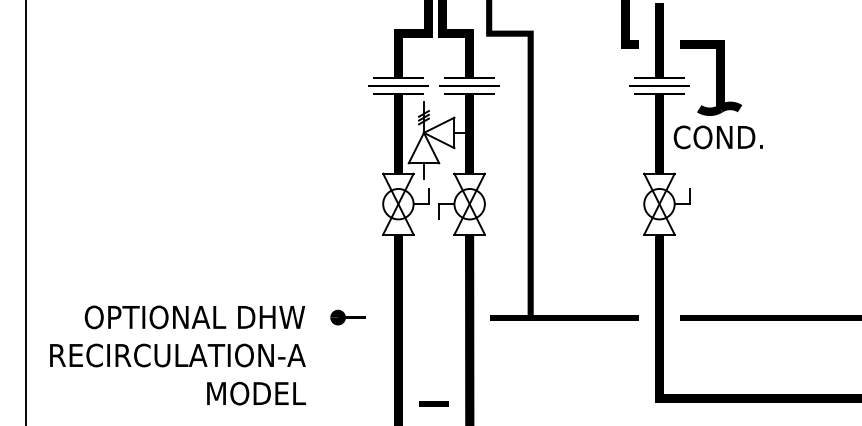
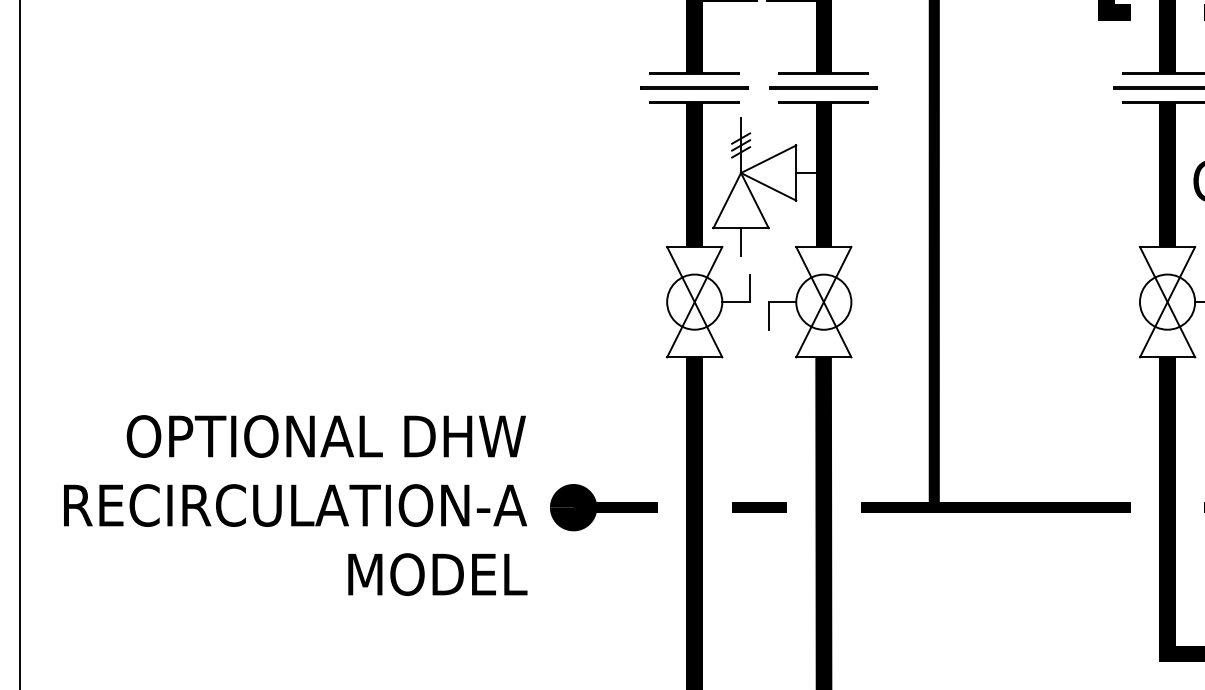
part: (347, 317) -> (602, 507), size x1.67
text: (177, 355) -> (294, 505), moved
line: (433, 403) -> (758, 507), moved

